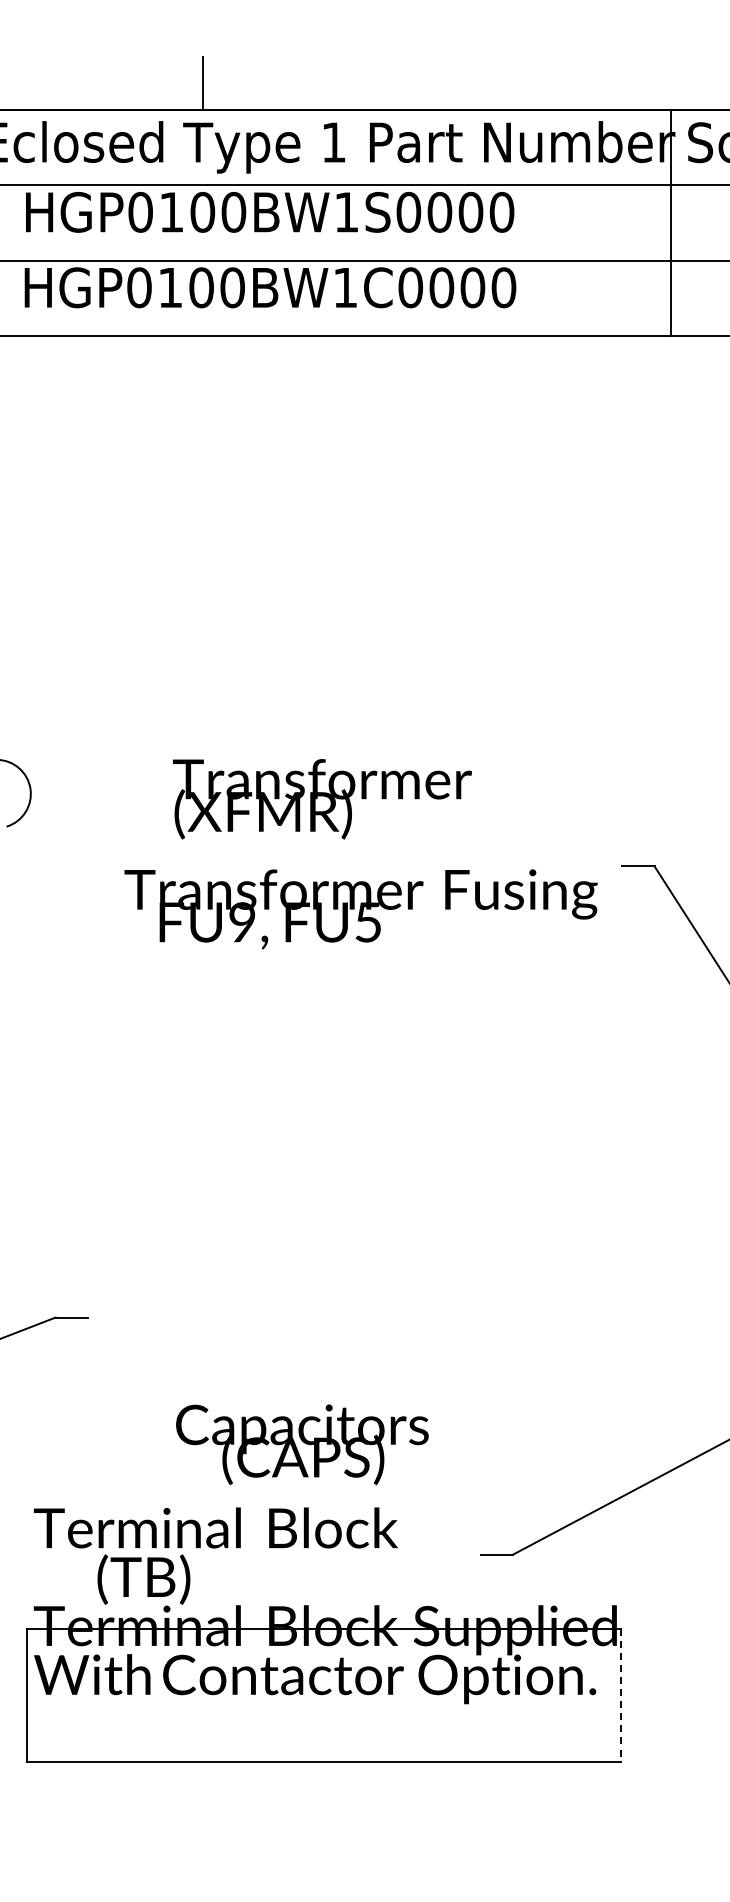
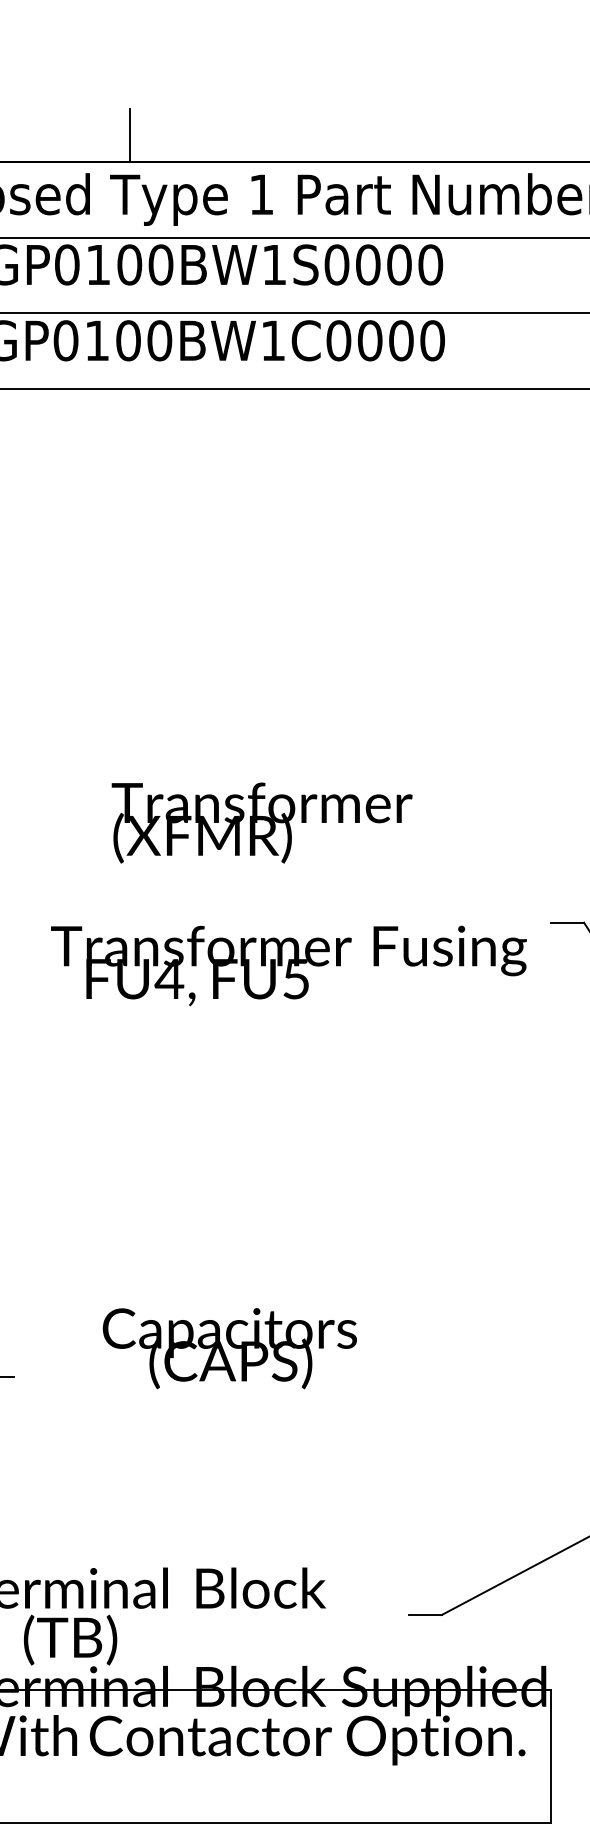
text: (322, 799) -> (262, 823), moved
text: (241, 922) -> (168, 979), FU9, -> FU4,
text: (302, 1444) -> (230, 1348), moved
line: (621, 1695) -> (550, 1756), dashed -> solid

